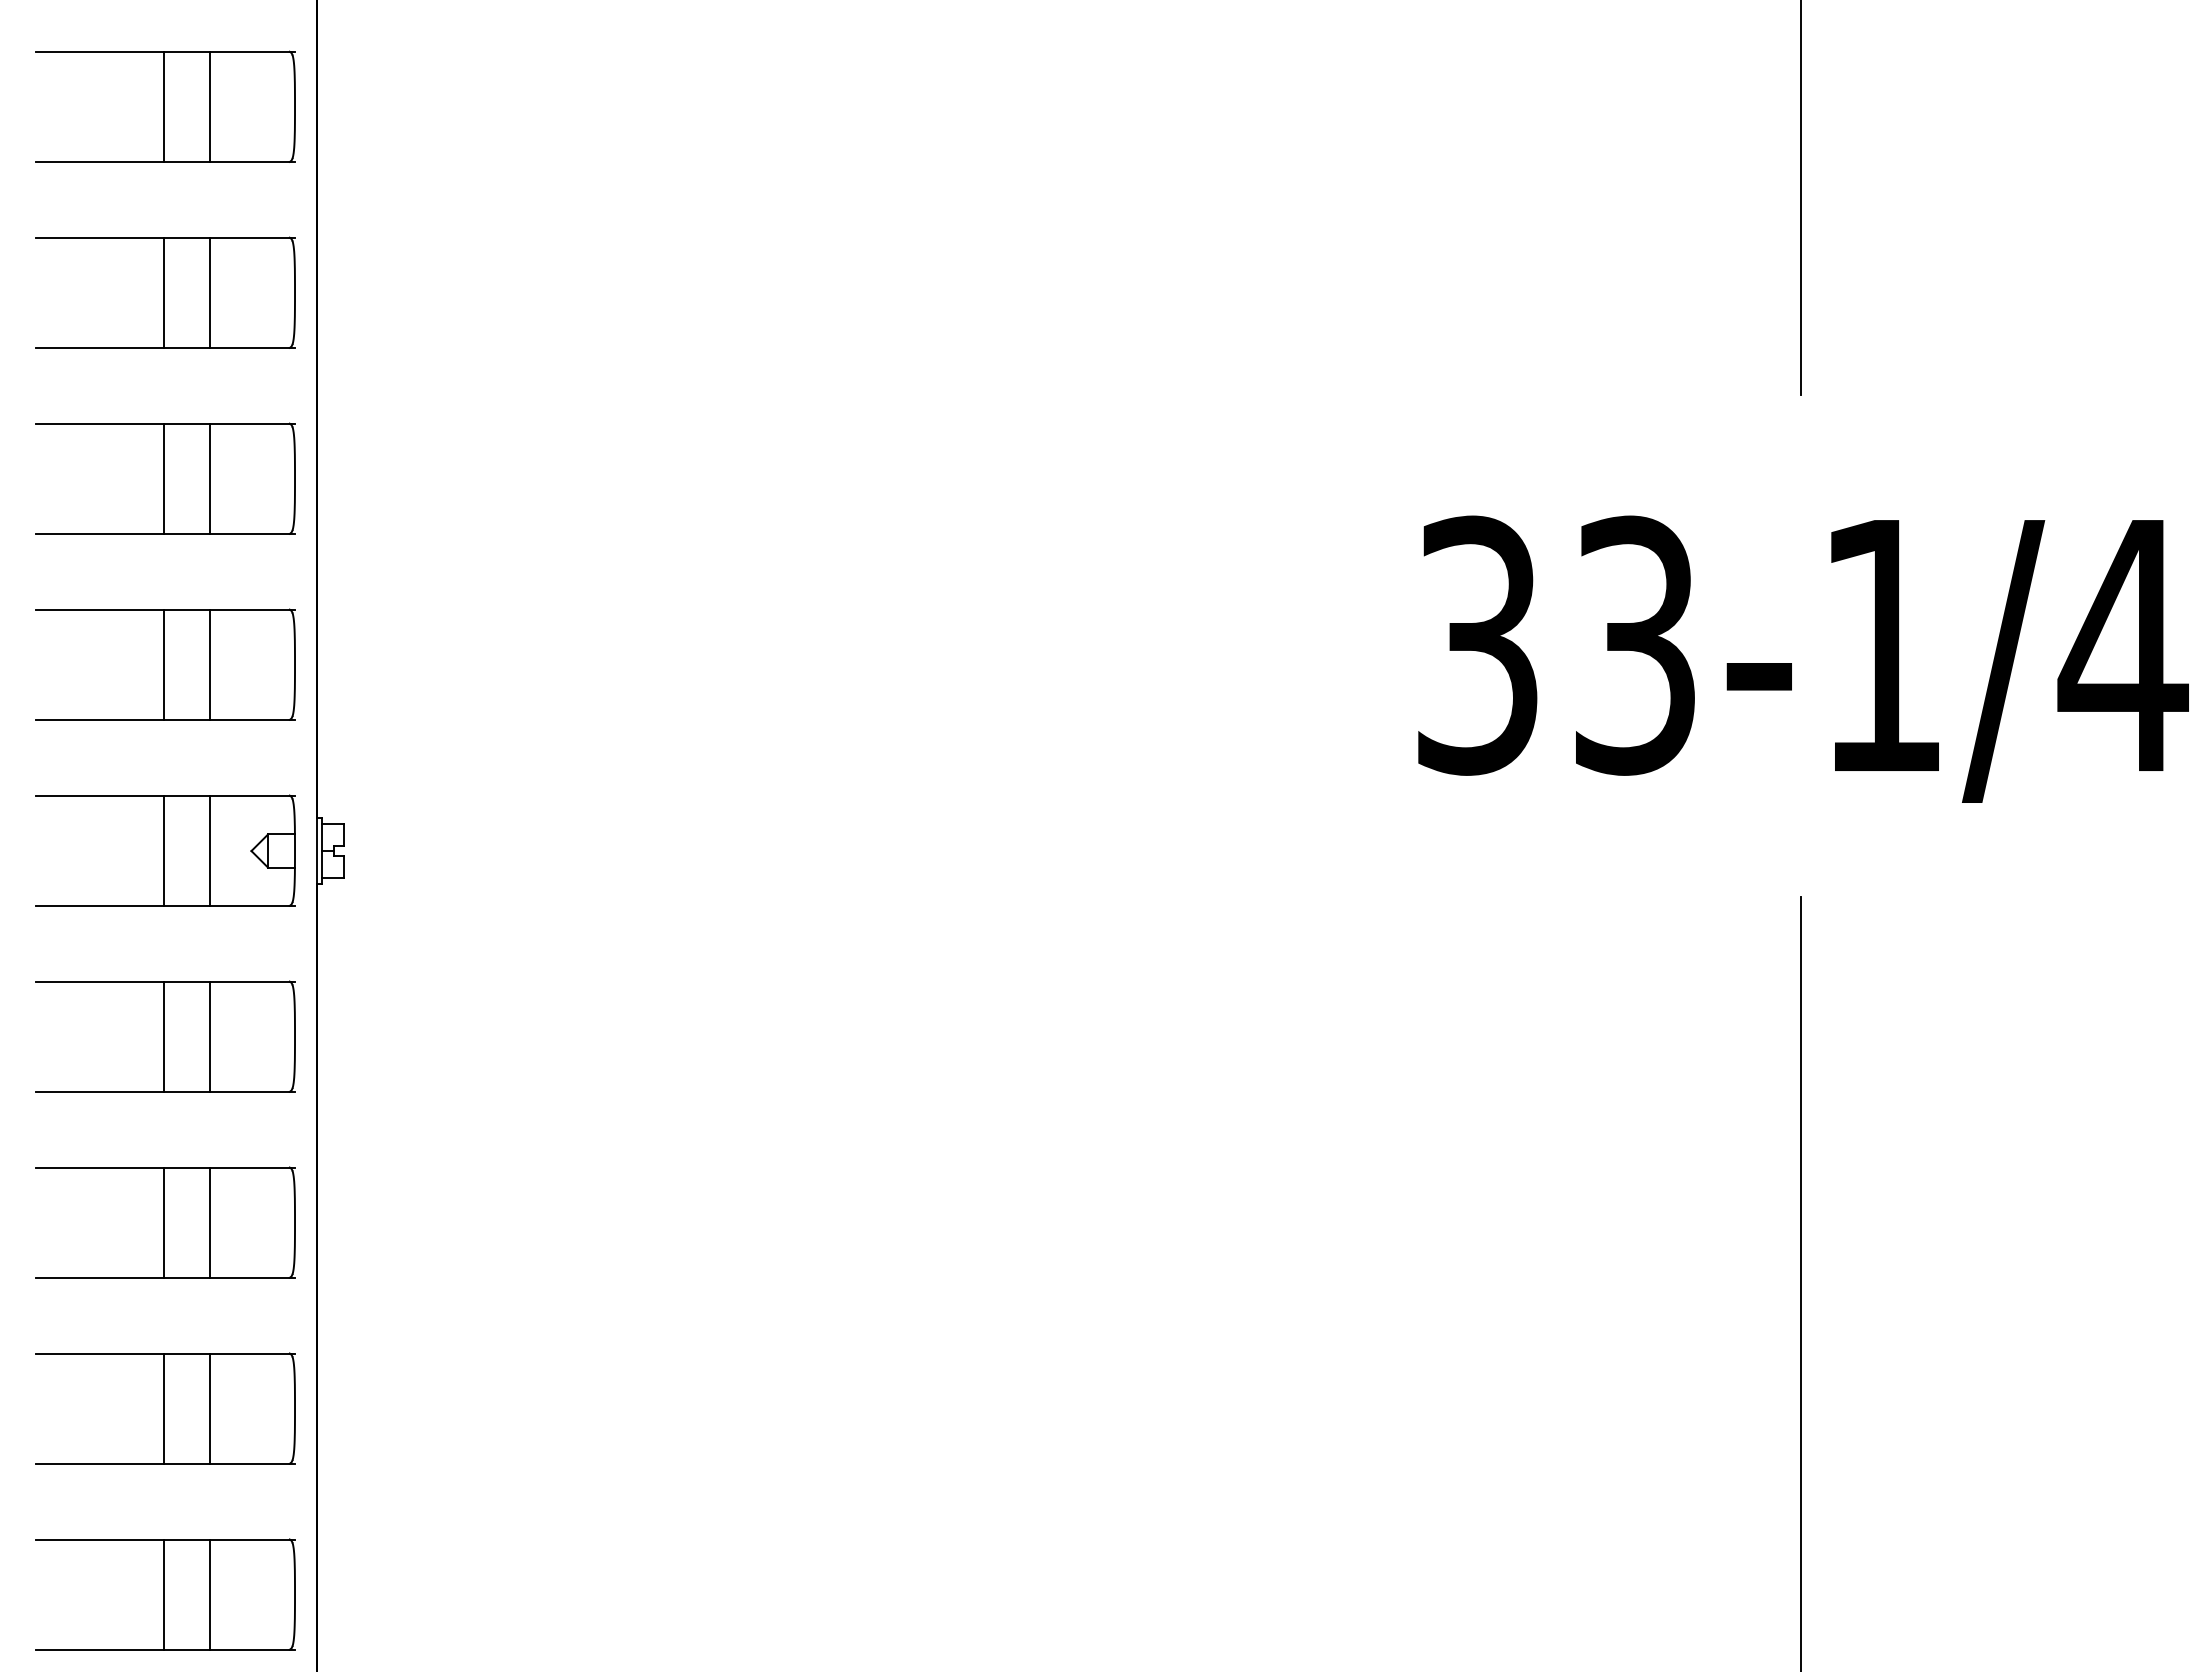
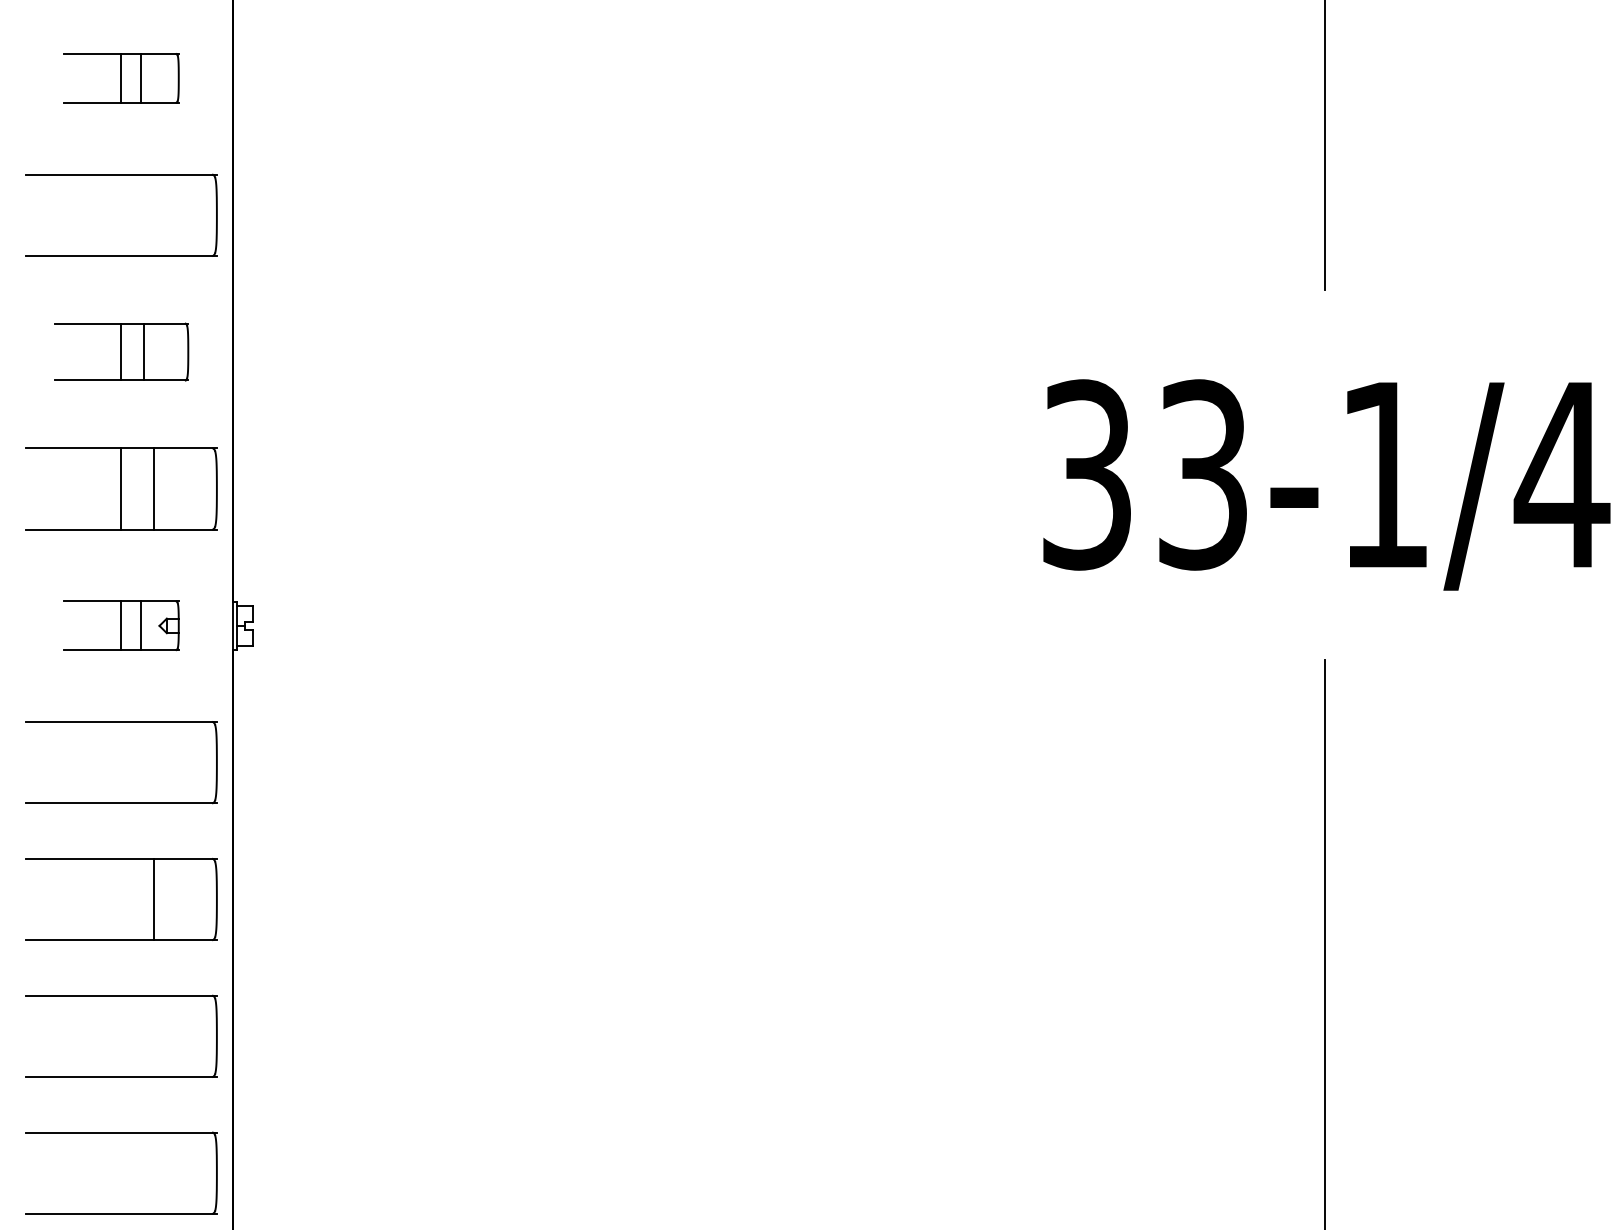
part: (165, 106) -> (121, 78), size x0.6
line: (164, 292) -> (120, 215), removed
line: (209, 292) -> (153, 215), removed
part: (165, 478) -> (121, 351), size x0.7
part: (165, 850) -> (121, 625), size x0.6
line: (164, 1036) -> (120, 762), removed
line: (209, 1036) -> (153, 762), removed
line: (164, 1222) -> (120, 899), removed
line: (164, 1408) -> (120, 1036), removed
line: (209, 1408) -> (153, 1036), removed
line: (164, 1594) -> (120, 1173), removed
line: (209, 1594) -> (153, 1173), removed

